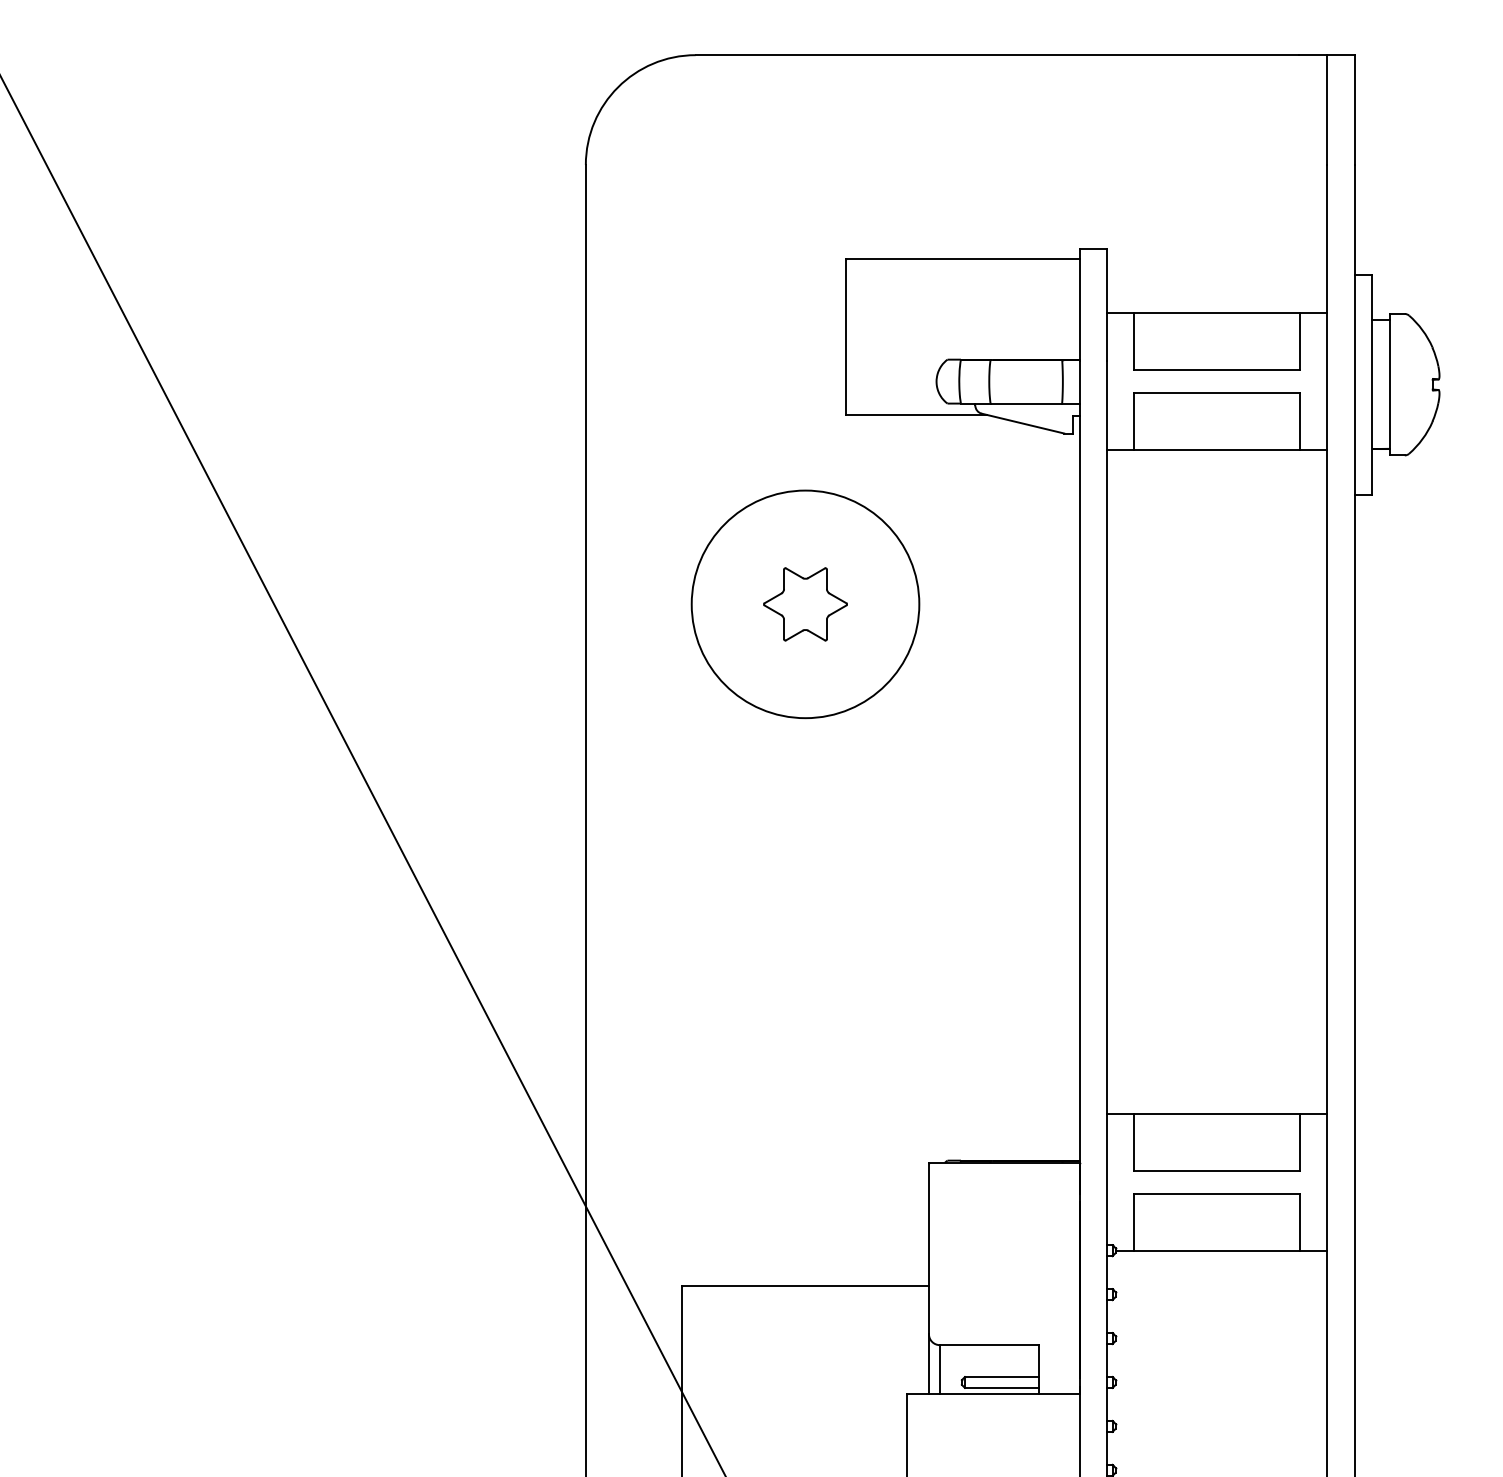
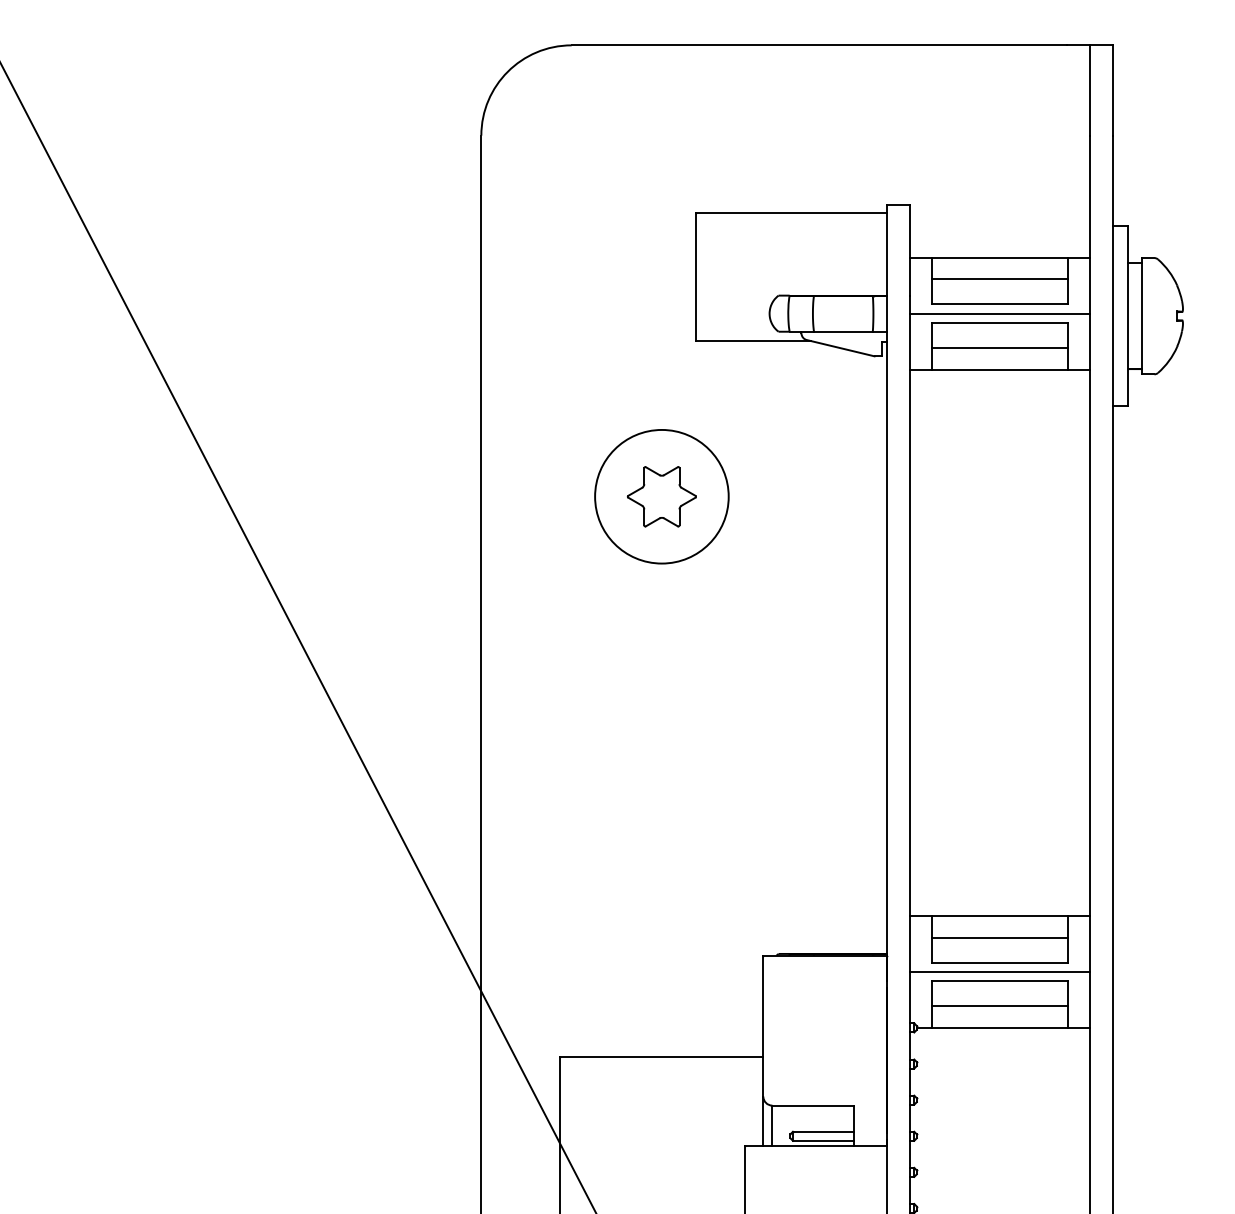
line: (1216, 339) -> (999, 279), added
line: (1216, 381) -> (999, 313), added
line: (1216, 423) -> (999, 348), added
circle: (805, 604) -> (661, 496), size x0.71
line: (1216, 1140) -> (999, 937), added
line: (1216, 1182) -> (999, 971), added
line: (1216, 1224) -> (999, 1006), added

